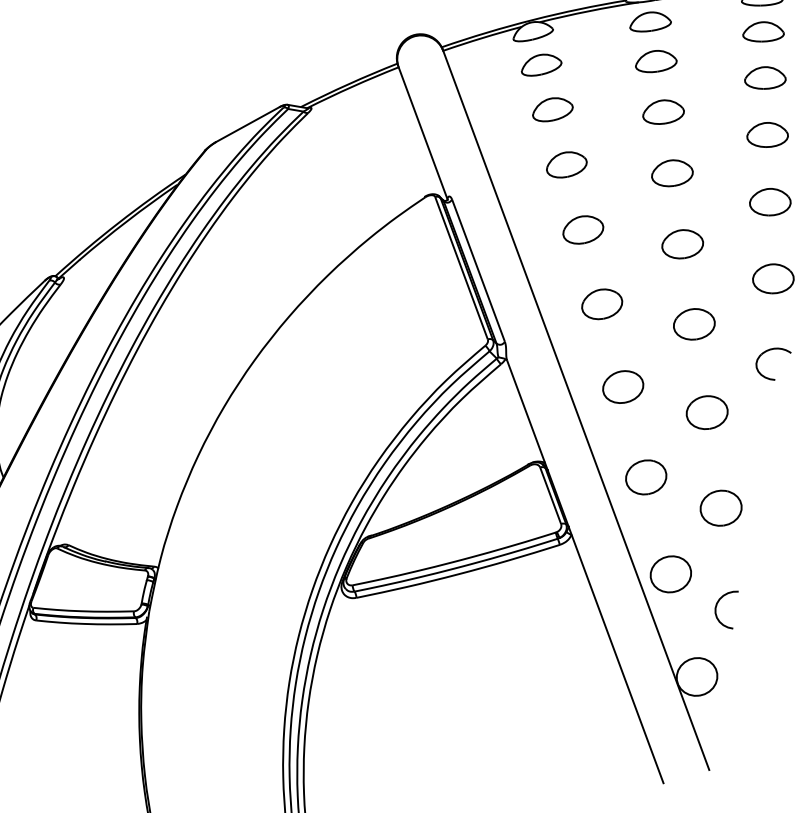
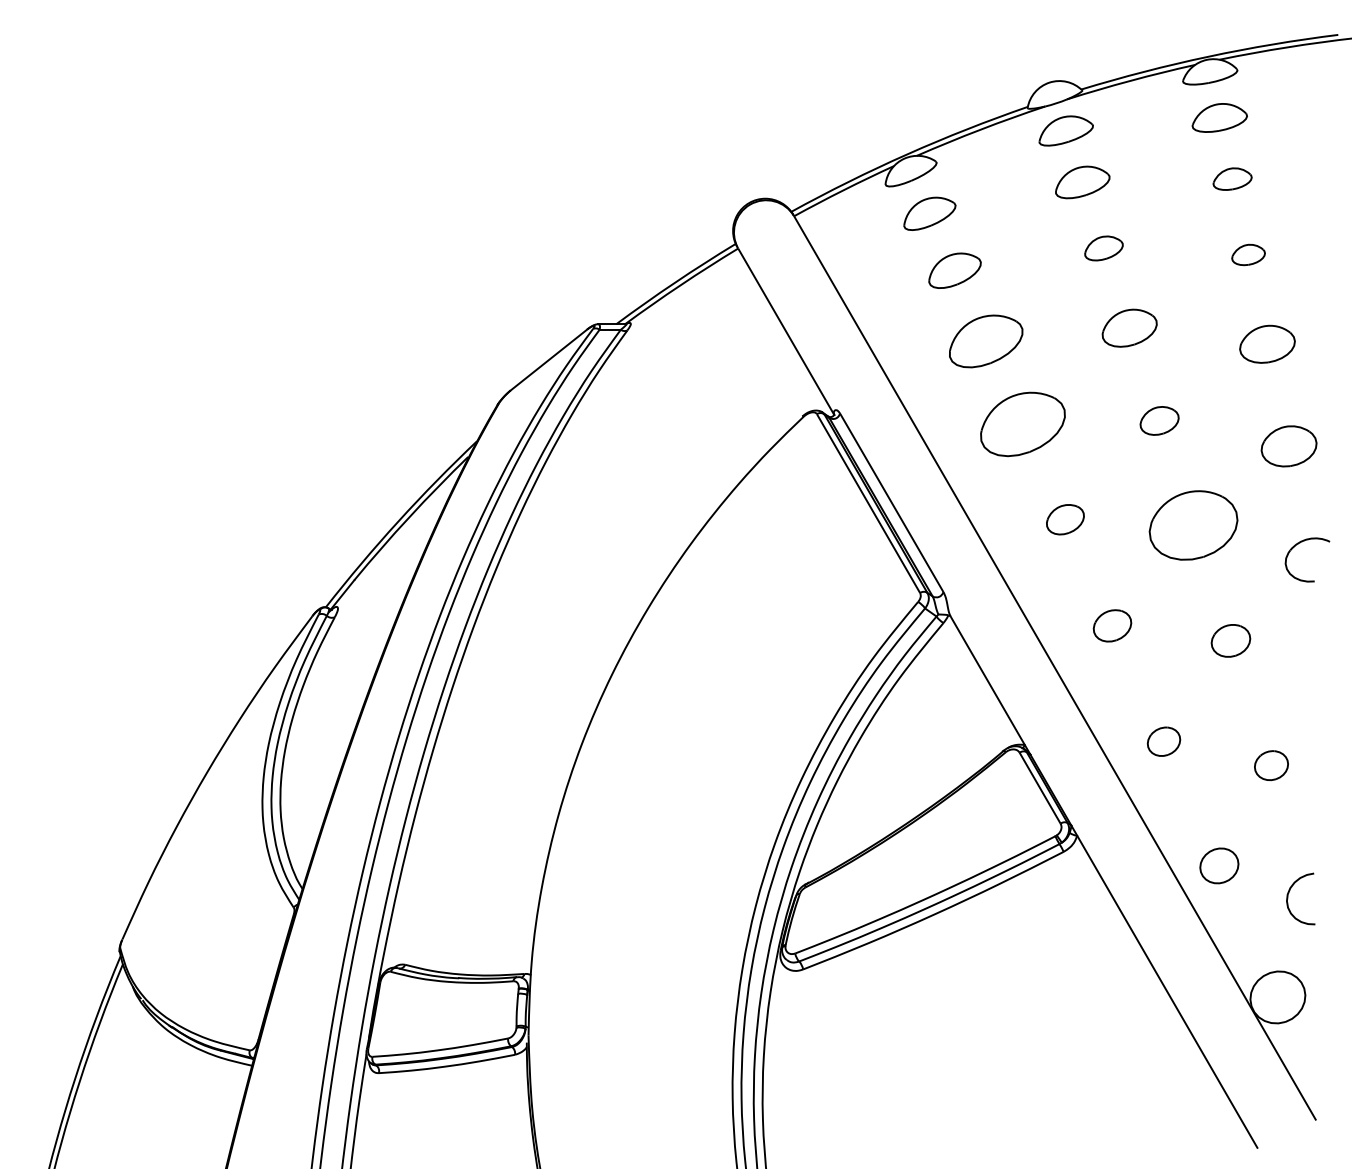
part: (765, 77) -> (1232, 178), size x0.7
part: (663, 112) -> (1103, 248), size x0.7
part: (767, 134) -> (1248, 254), size x0.6
part: (567, 164) -> (986, 340), size x1.4
part: (583, 230) -> (1023, 424), size x1.6
part: (682, 244) -> (1159, 420), size x0.7
part: (602, 304) -> (1065, 519), size x0.7
part: (694, 324) -> (1193, 525), size x1.6
part: (623, 386) -> (1112, 625), size x0.7
part: (706, 412) -> (1230, 640), size x0.7
part: (645, 477) -> (1163, 741), size x0.6
part: (721, 508) -> (1271, 765), size x0.6
part: (671, 574) -> (1219, 865), size x0.7

